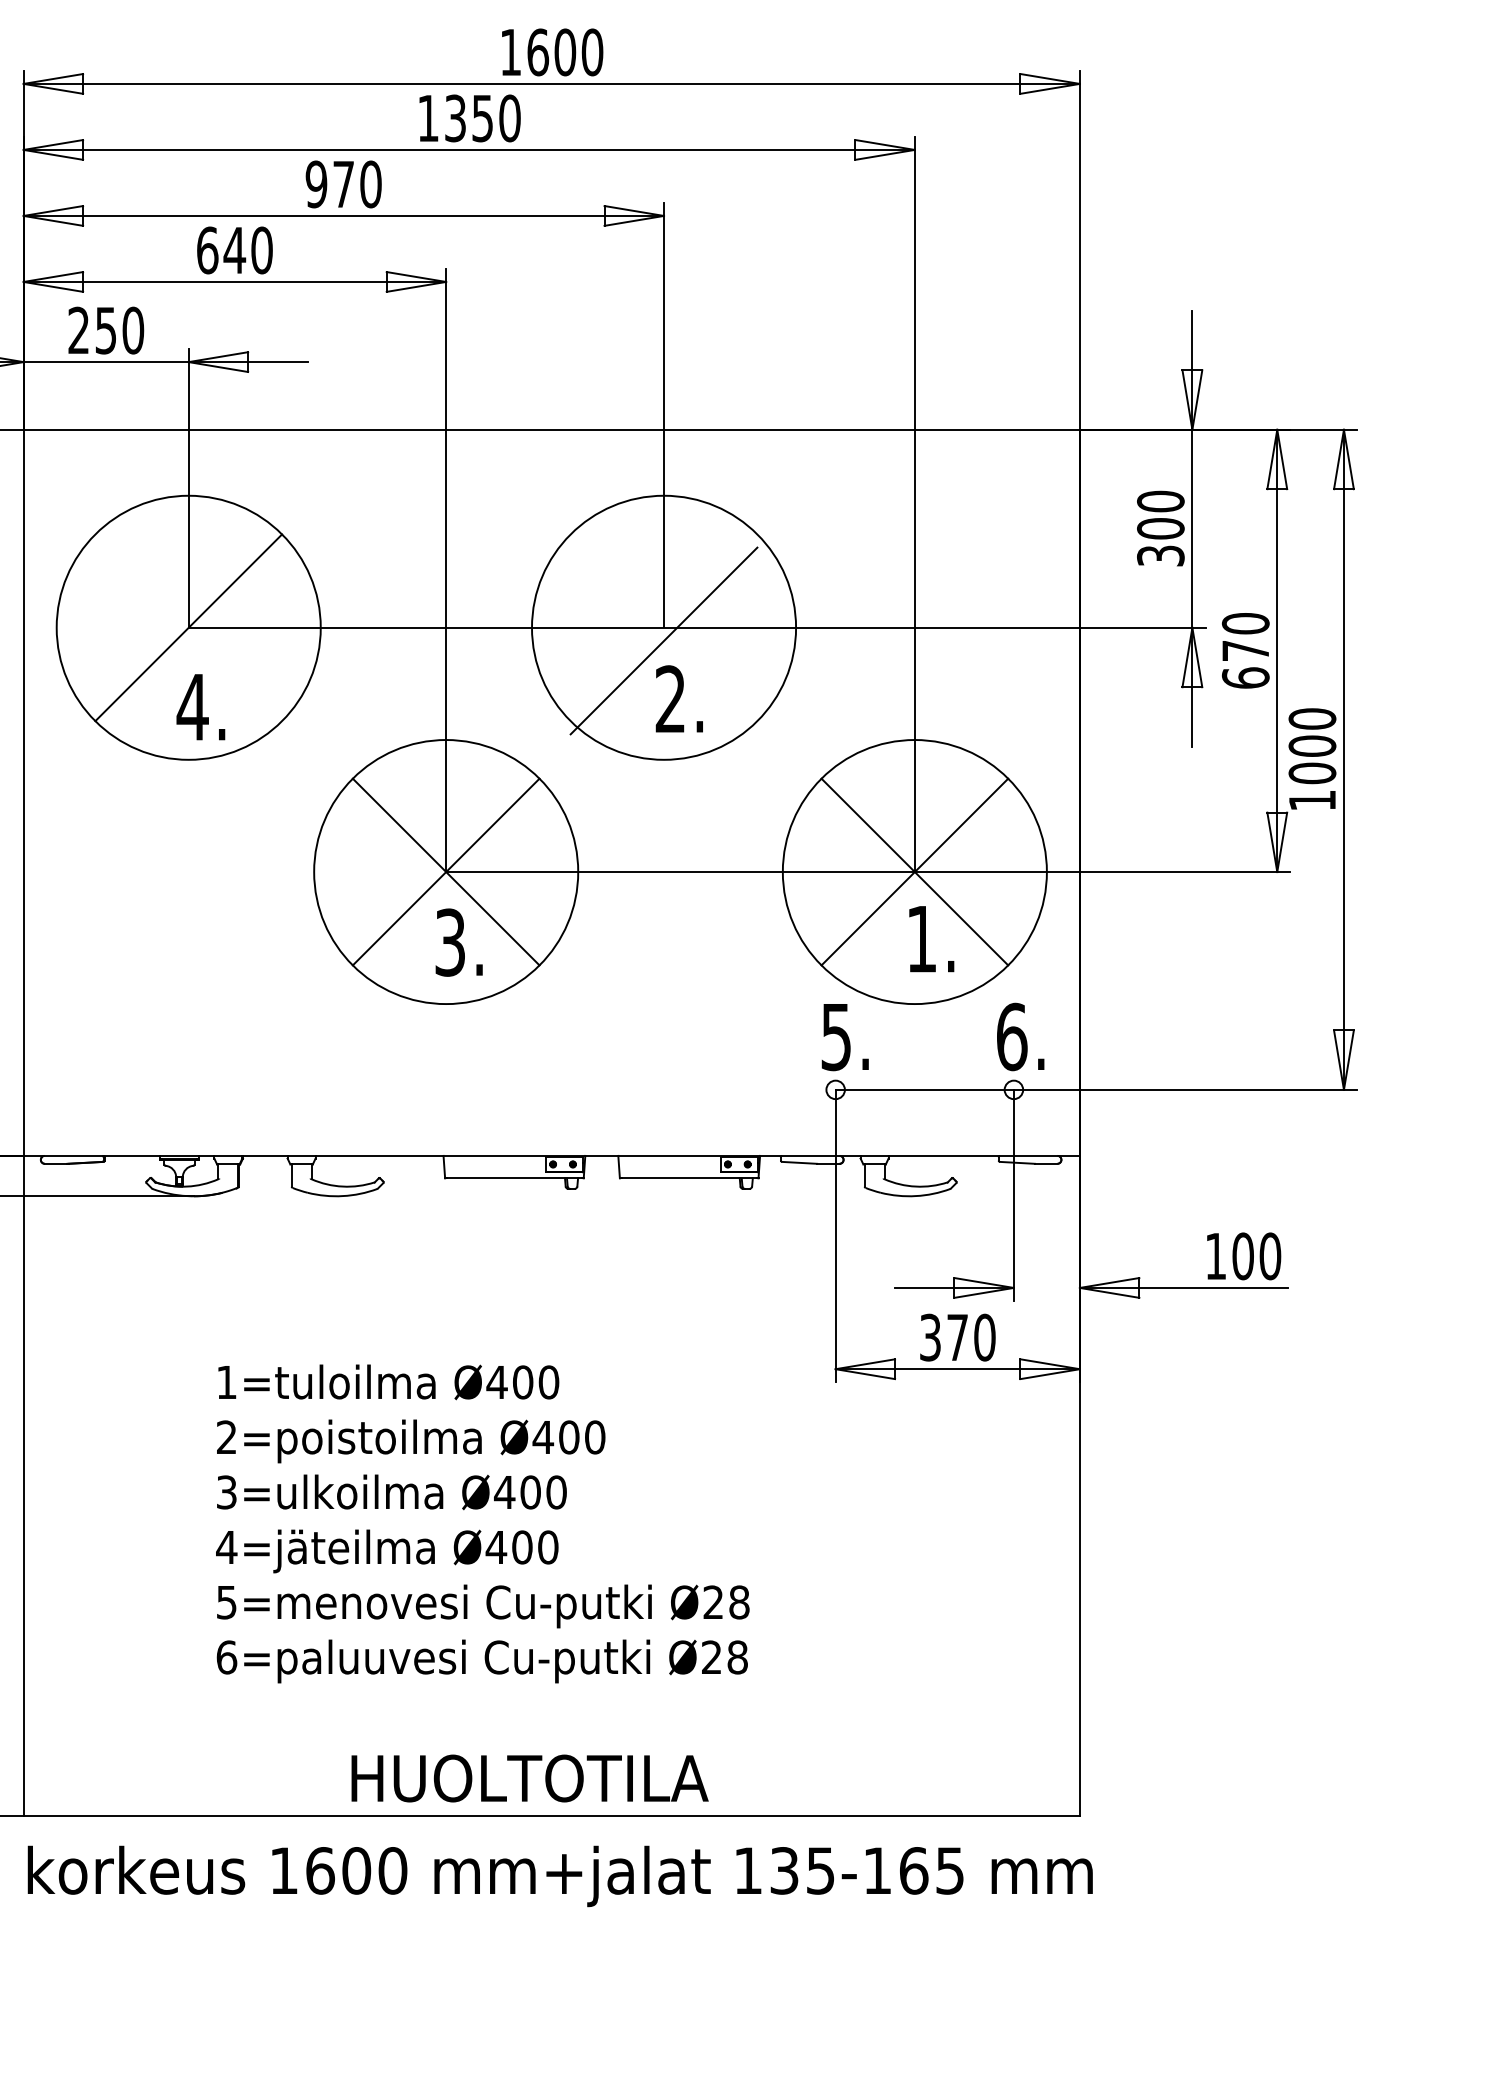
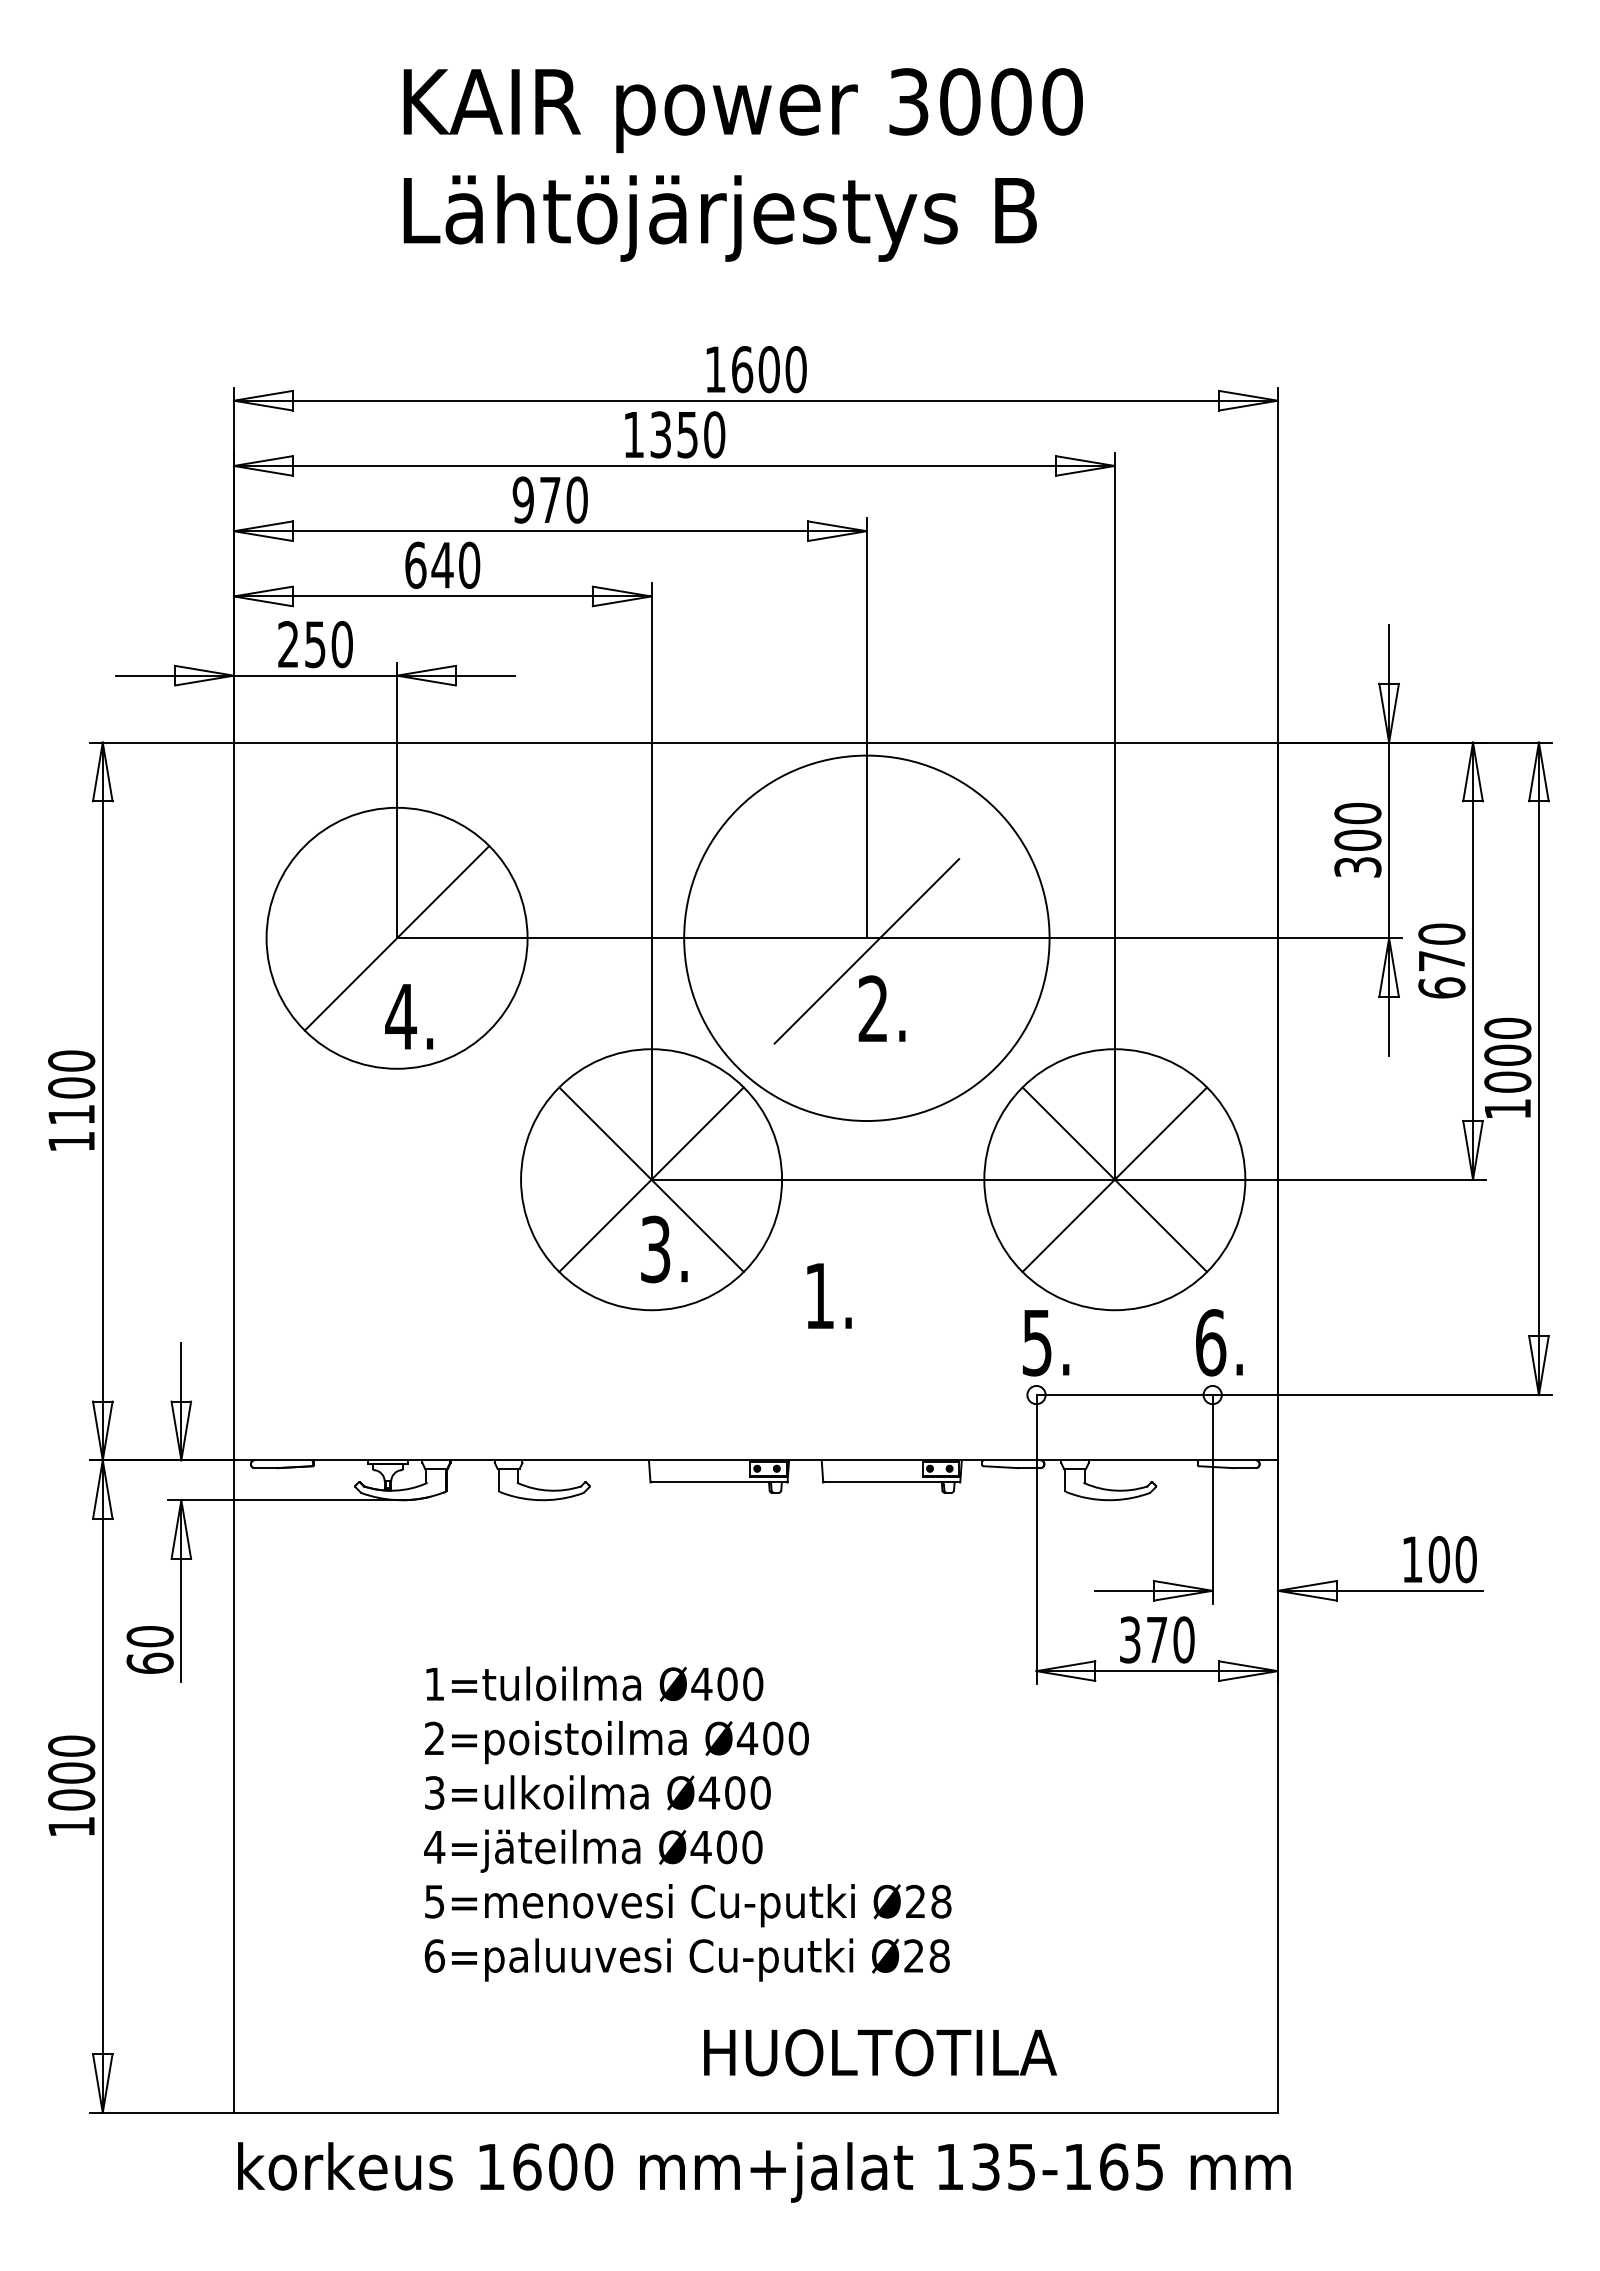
circle: (663, 626) -> (866, 937), size x1.4
text: (931, 938) -> (829, 1295), moved
text: (530, 1778) -> (880, 2052), moved

